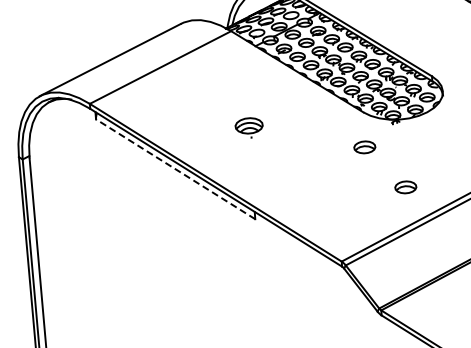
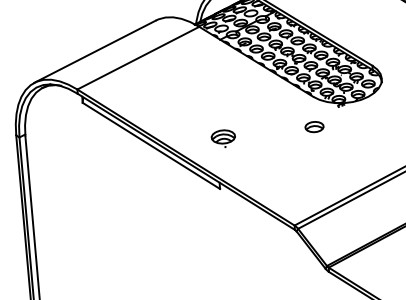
part: (248, 127) -> (222, 138), moved
line: (175, 169) -> (151, 146), dashed -> solid
part: (405, 187) -> (349, 161), removed

